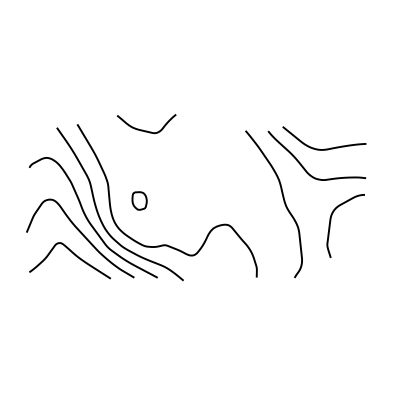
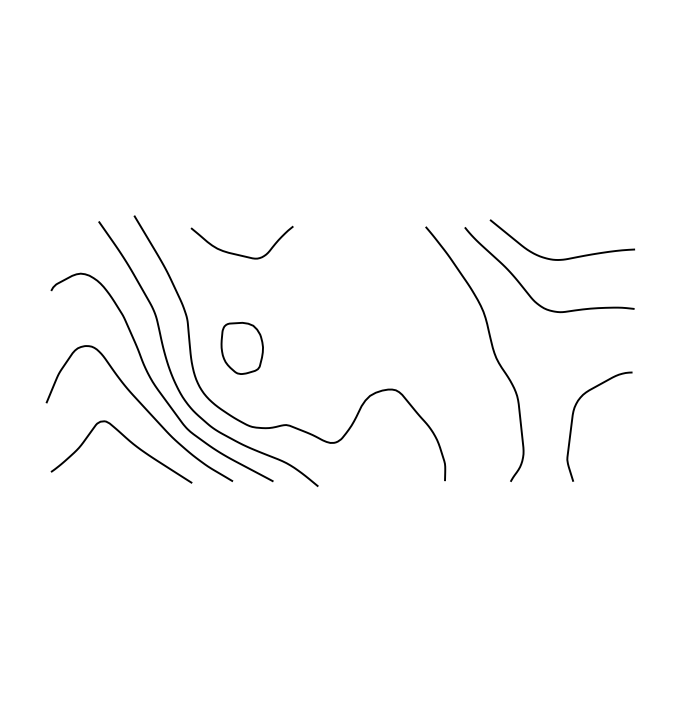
curve: (146, 130) -> (241, 254), moved
part: (139, 200) -> (241, 347), size x1.67
curve: (331, 221) -> (574, 418), moved

